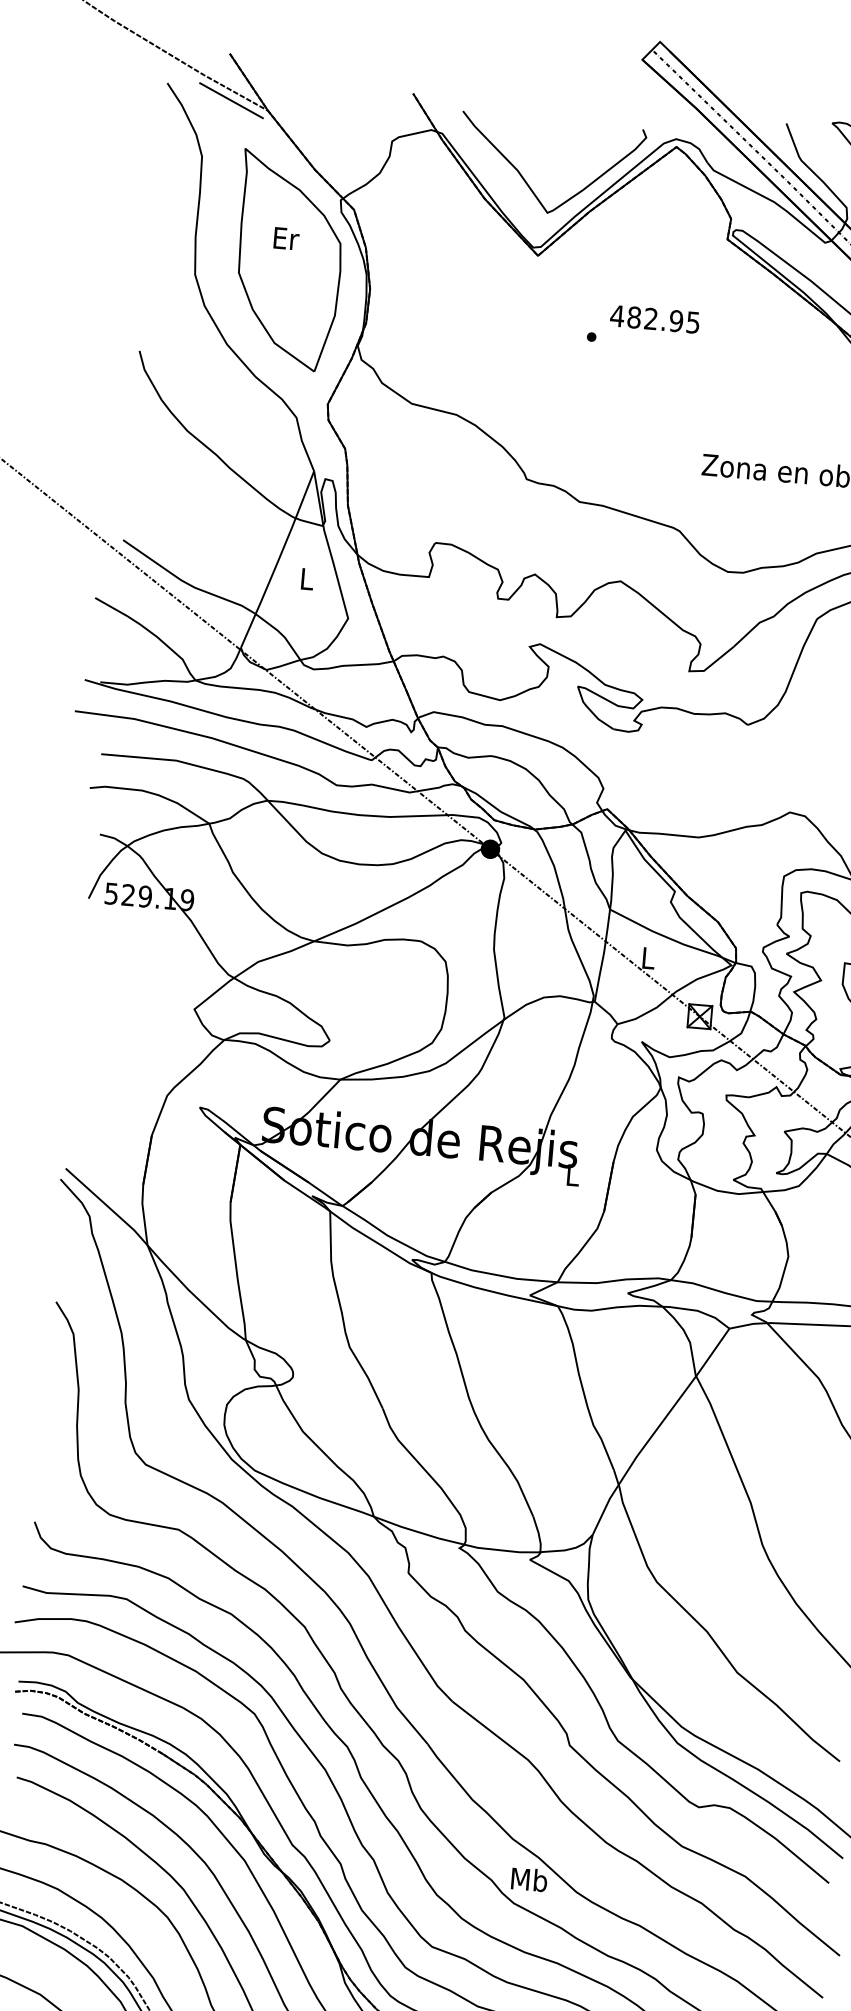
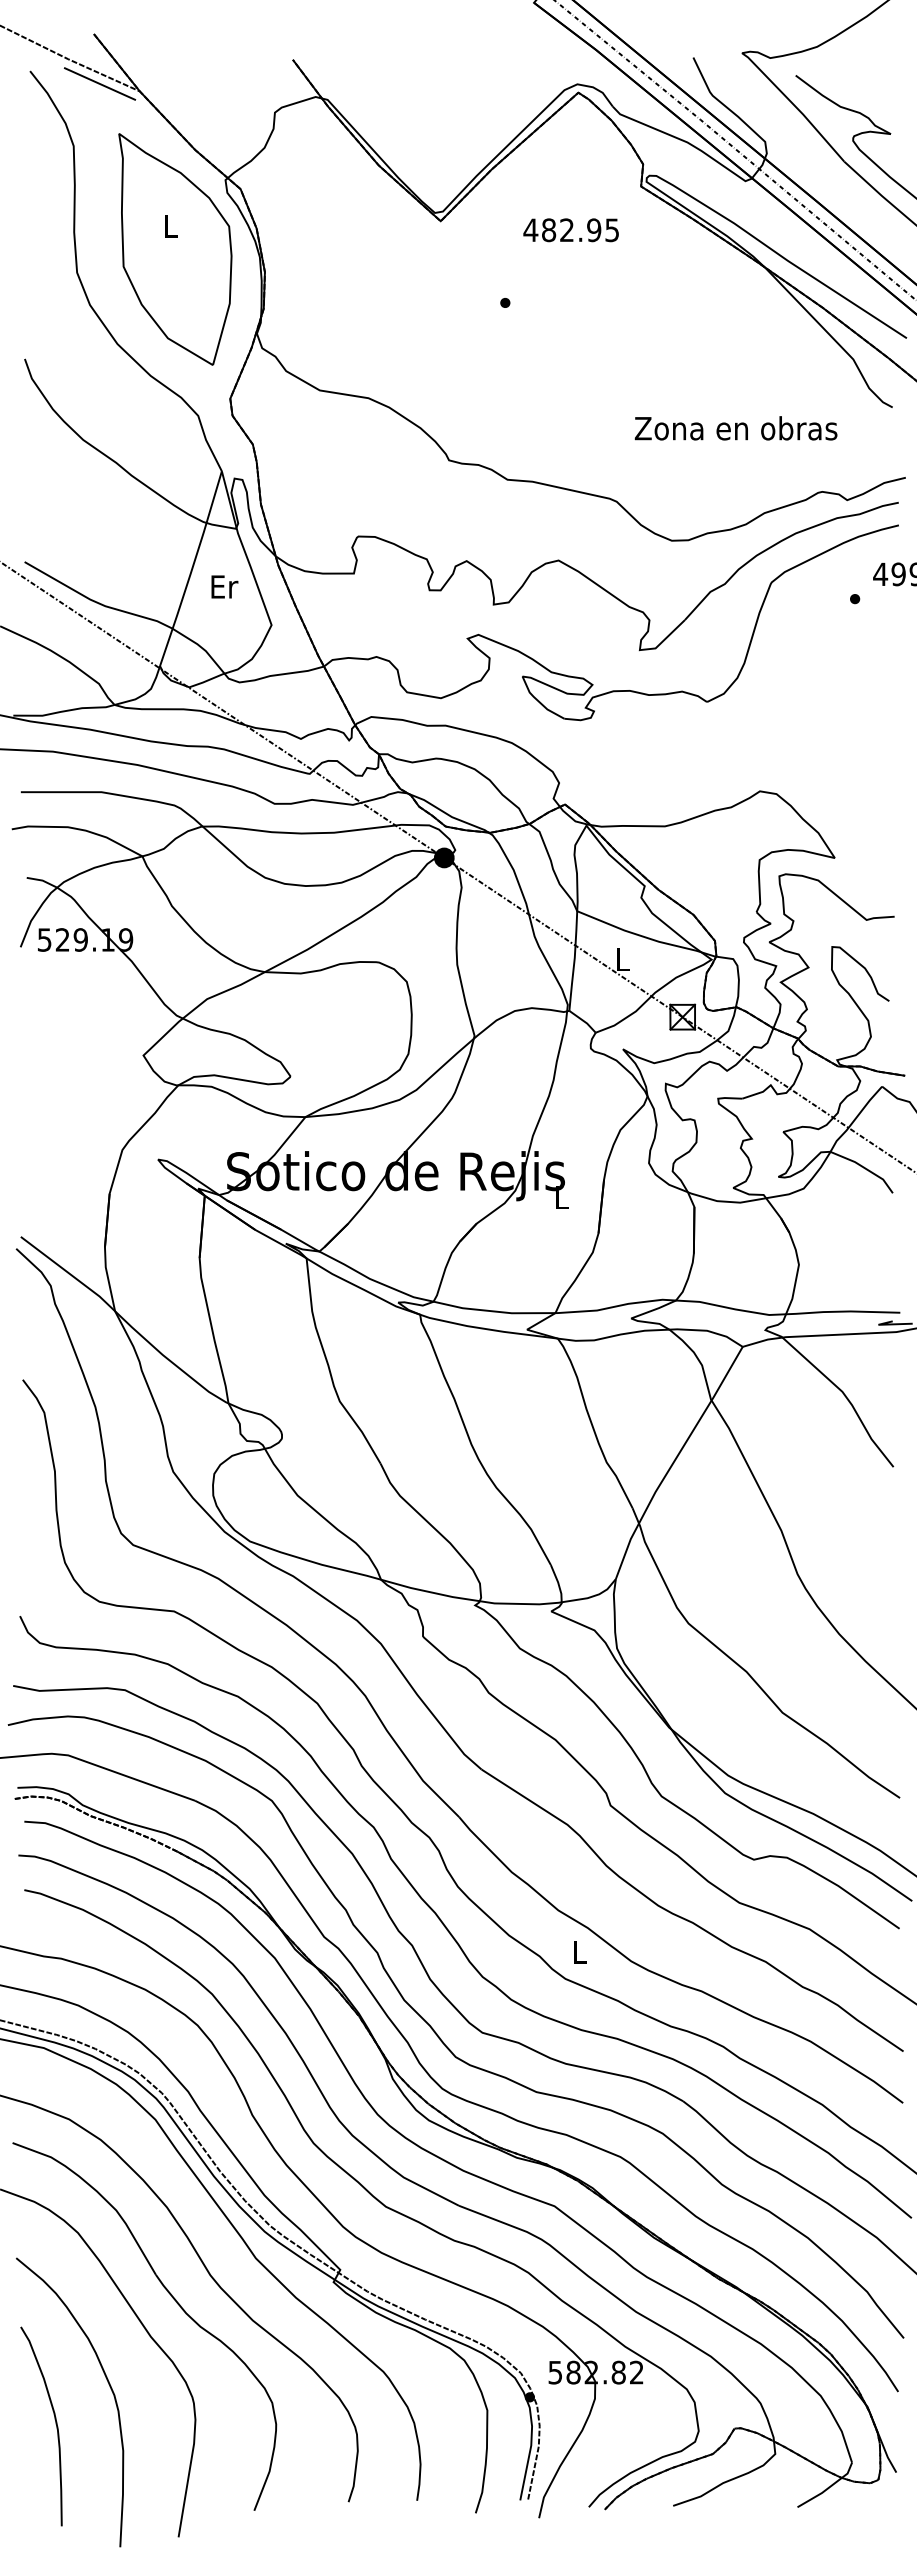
curve: (526, 180) -> (421, 142), removed
text: (286, 238) -> (171, 225), Er -> L
text: (654, 319) -> (570, 230), moved
text: (307, 578) -> (224, 586), L -> Er
text: (529, 1879) -> (580, 1952), Mb -> L

